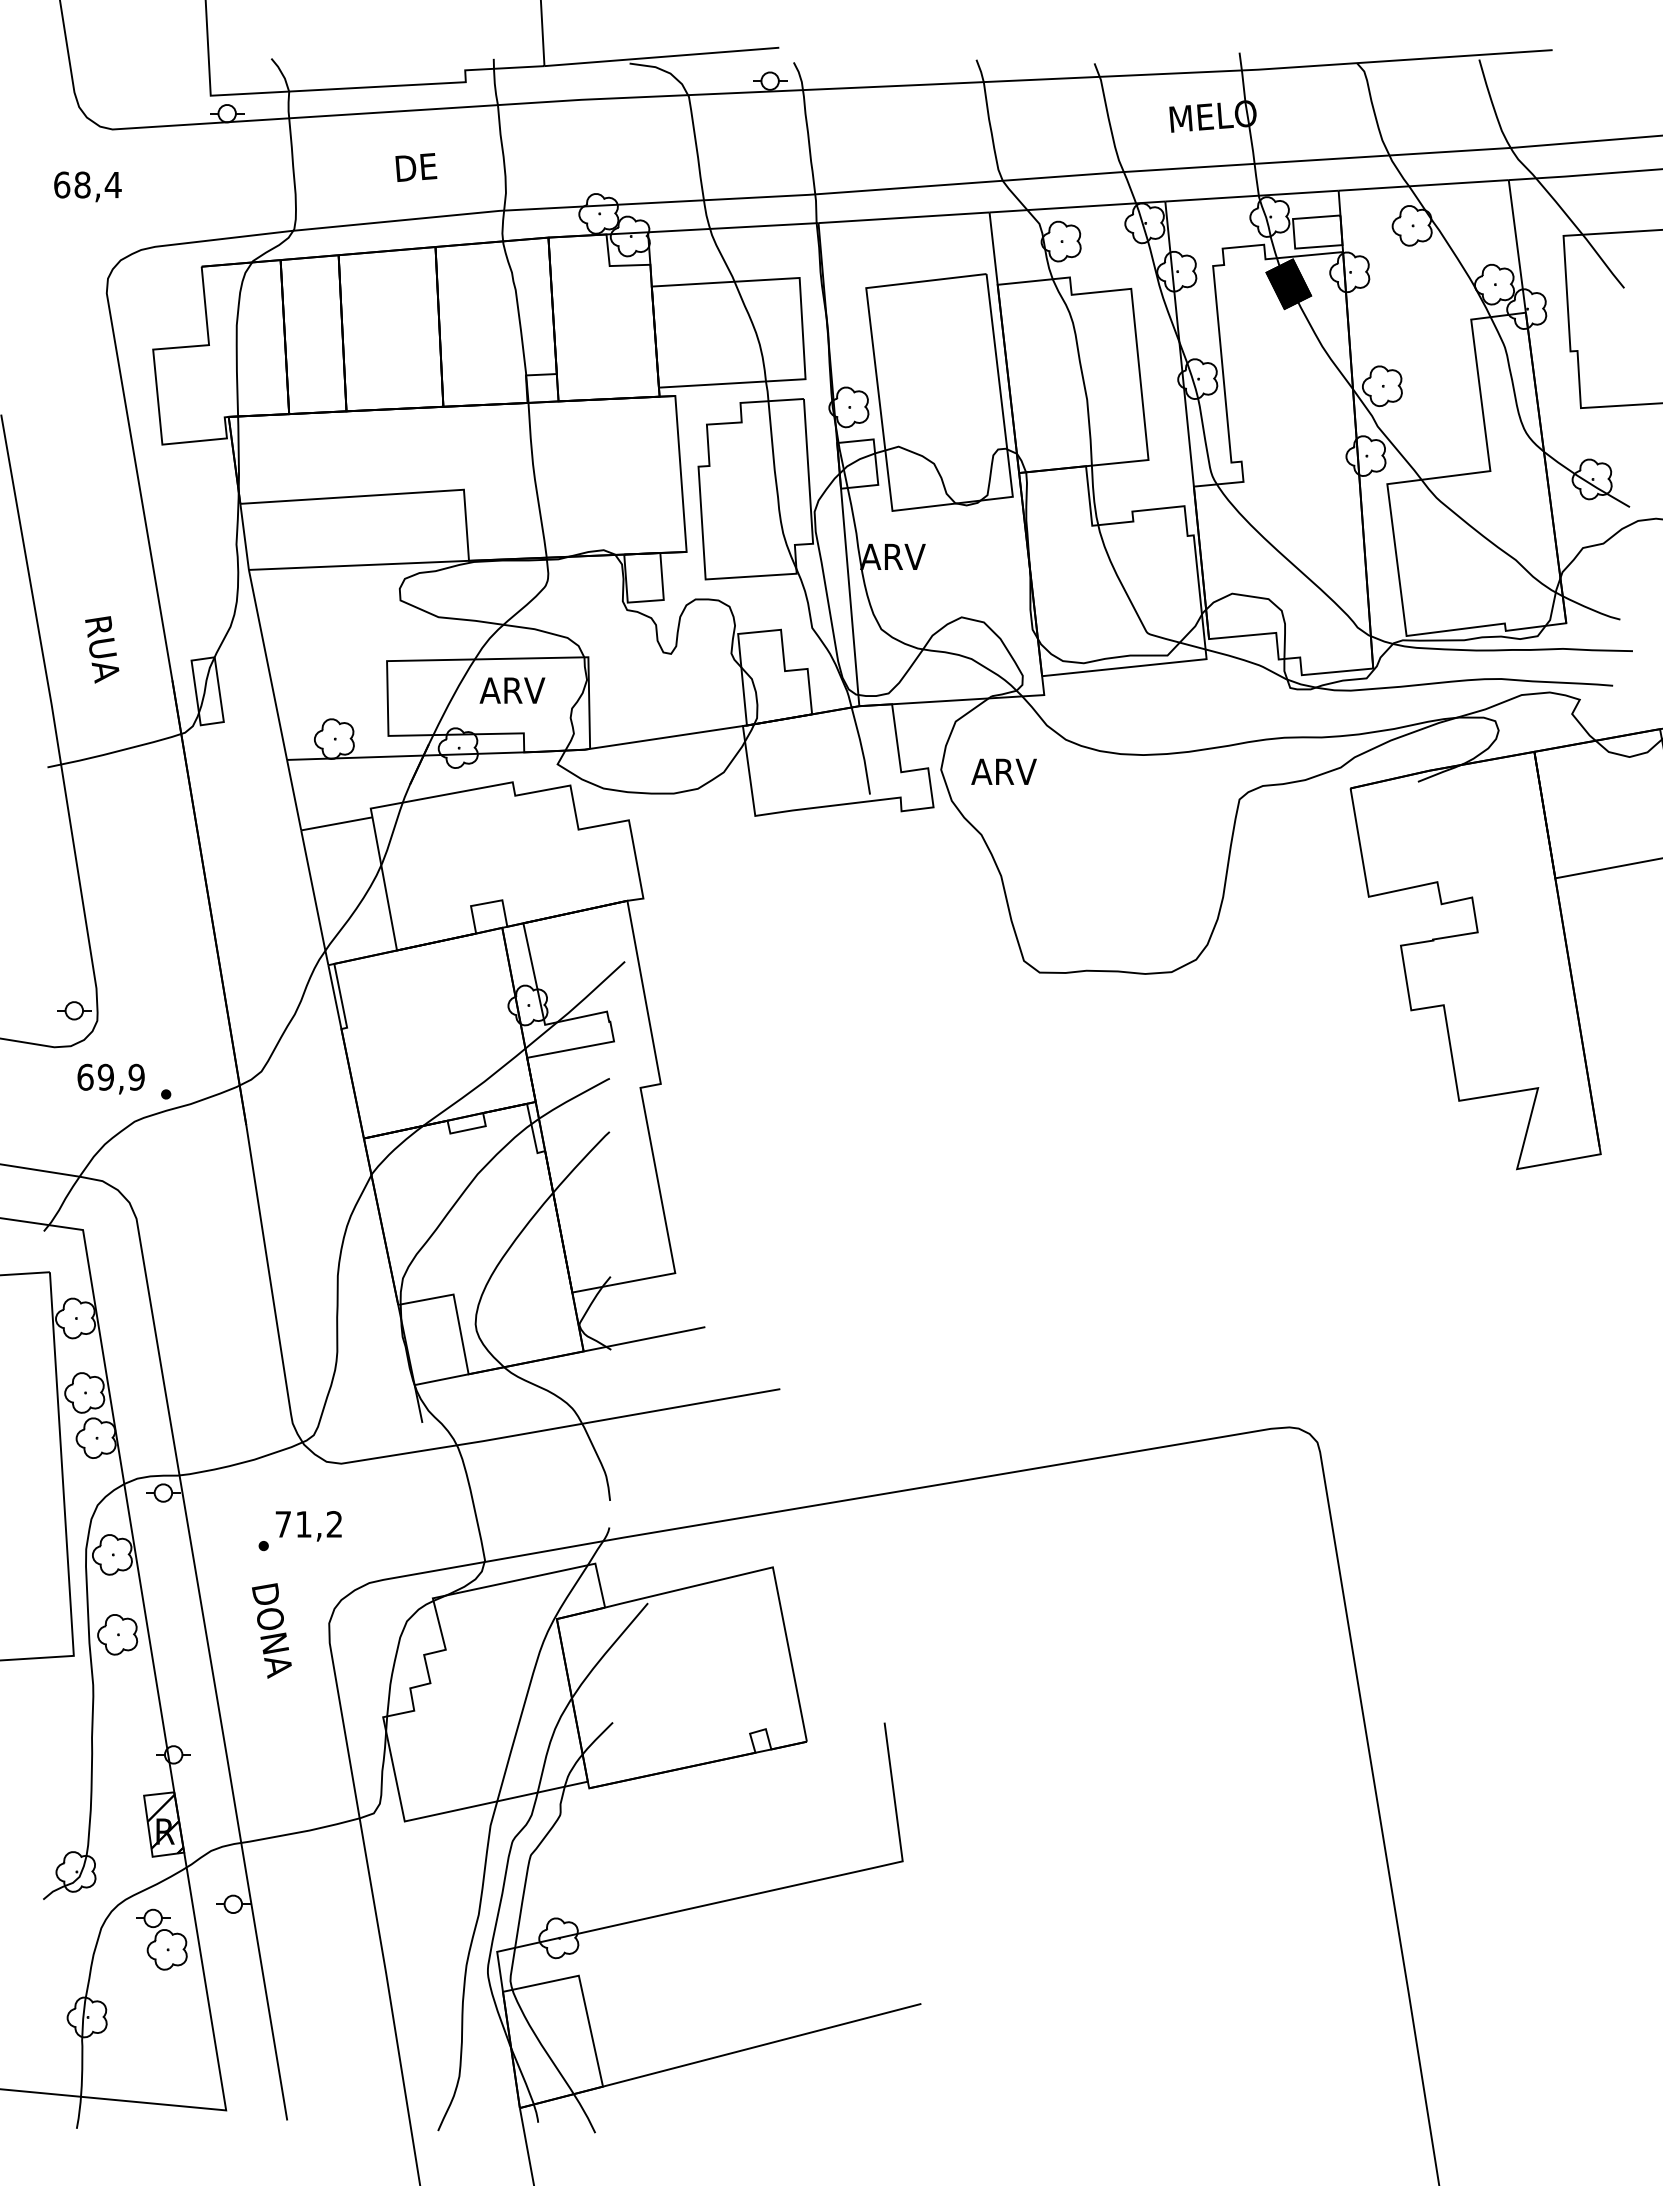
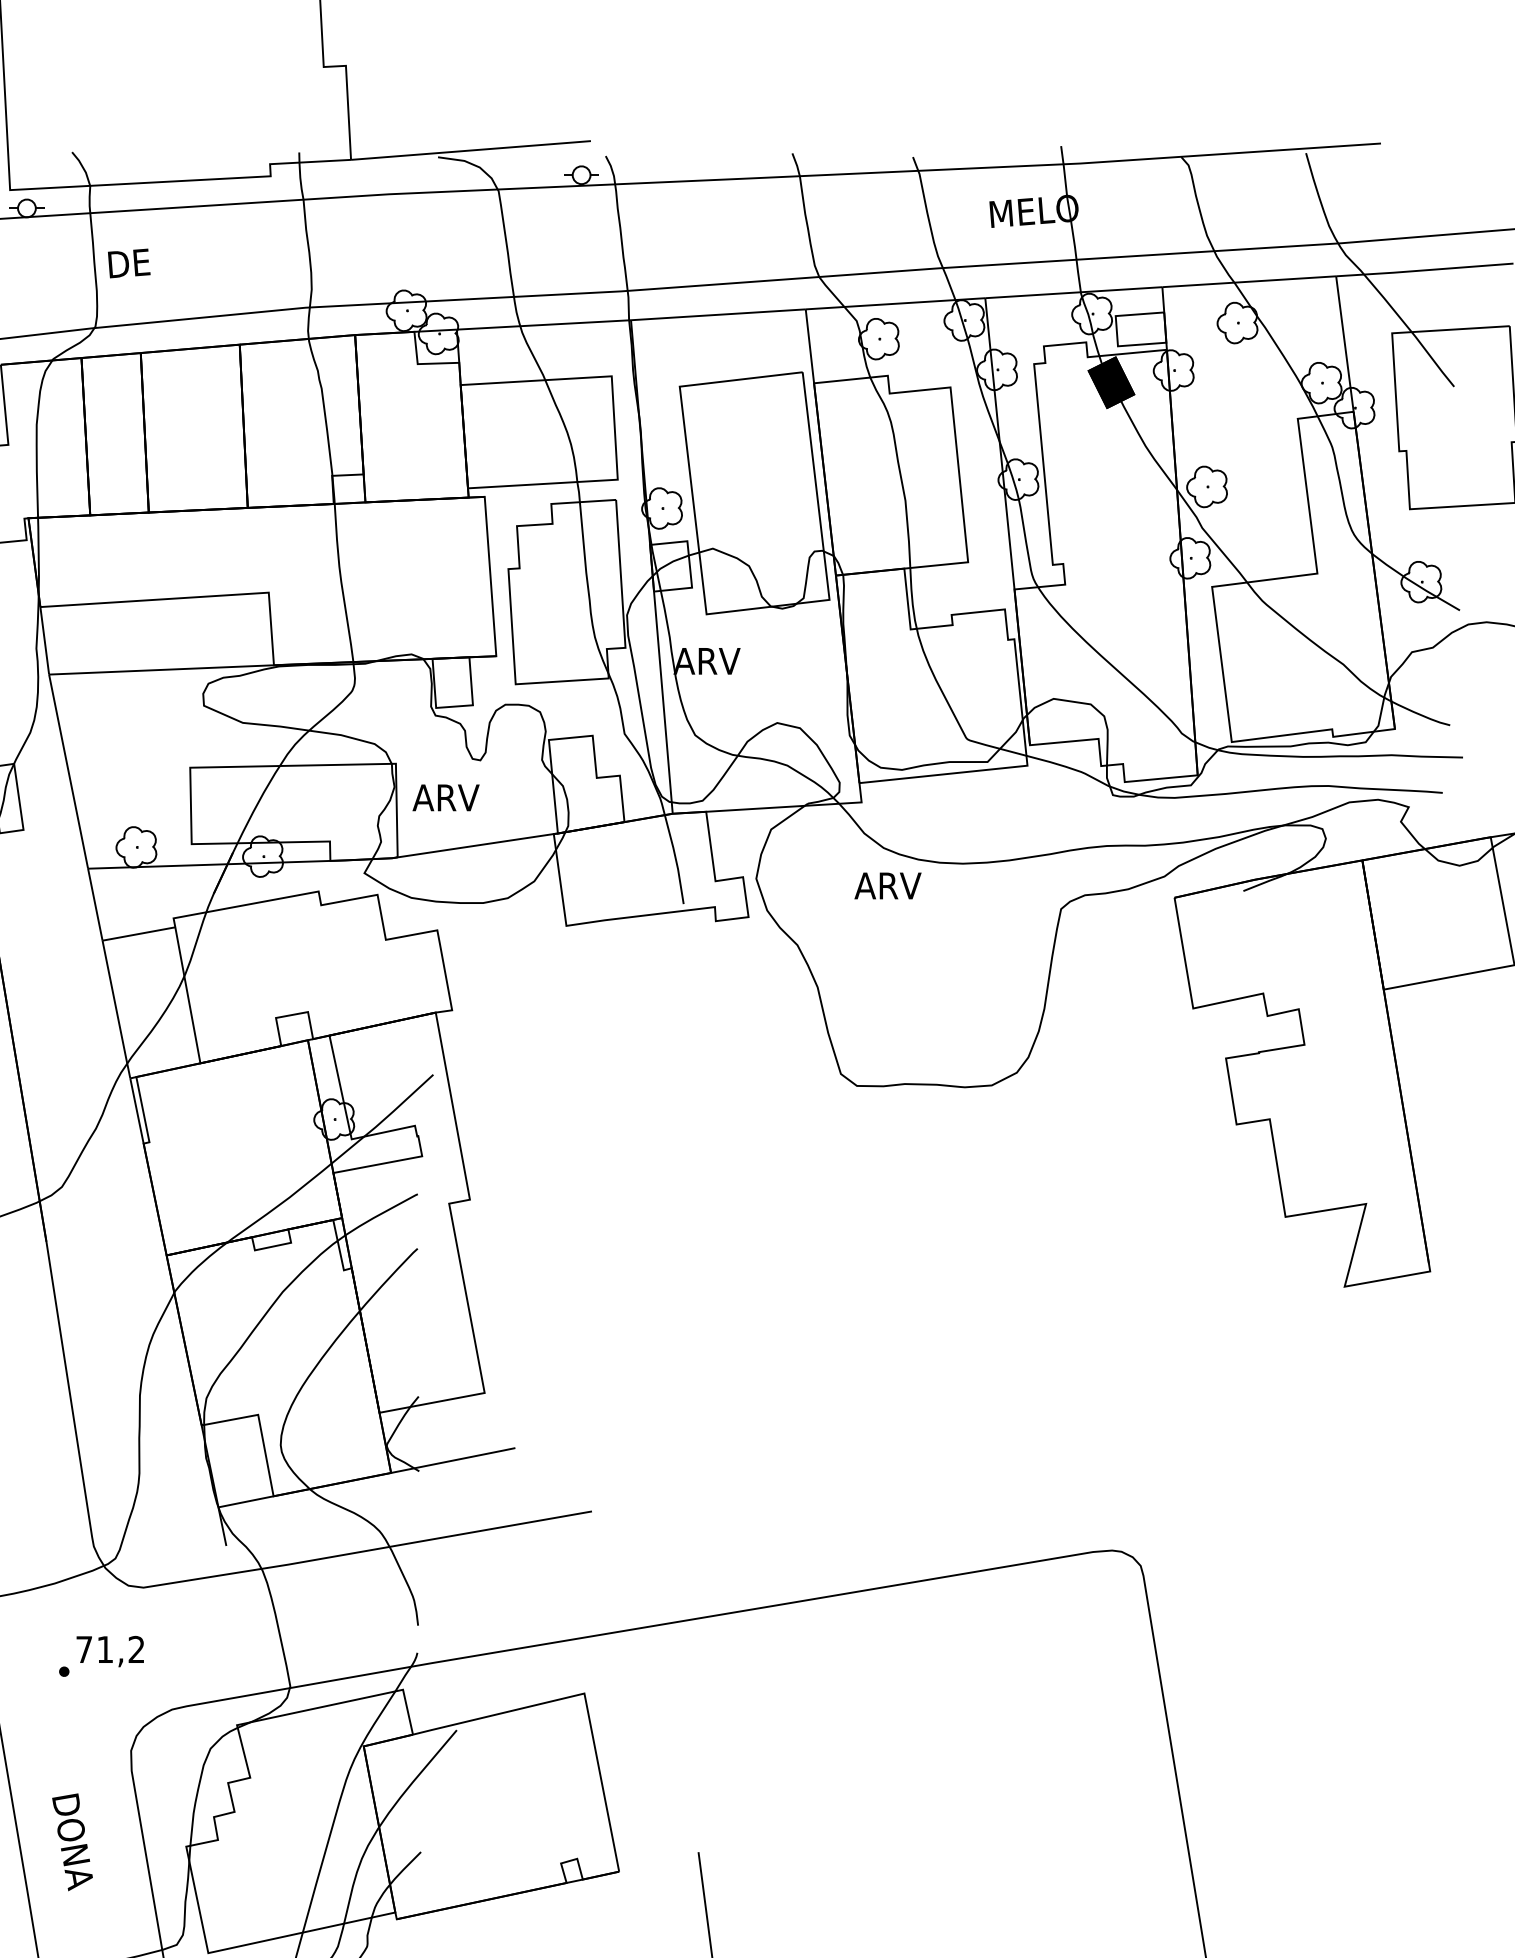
text: (416, 167) -> (129, 263), moved
text: (512, 690) -> (446, 797), moved
text: (1003, 771) -> (887, 885), moved
text: (271, 1630) -> (72, 1841), moved

